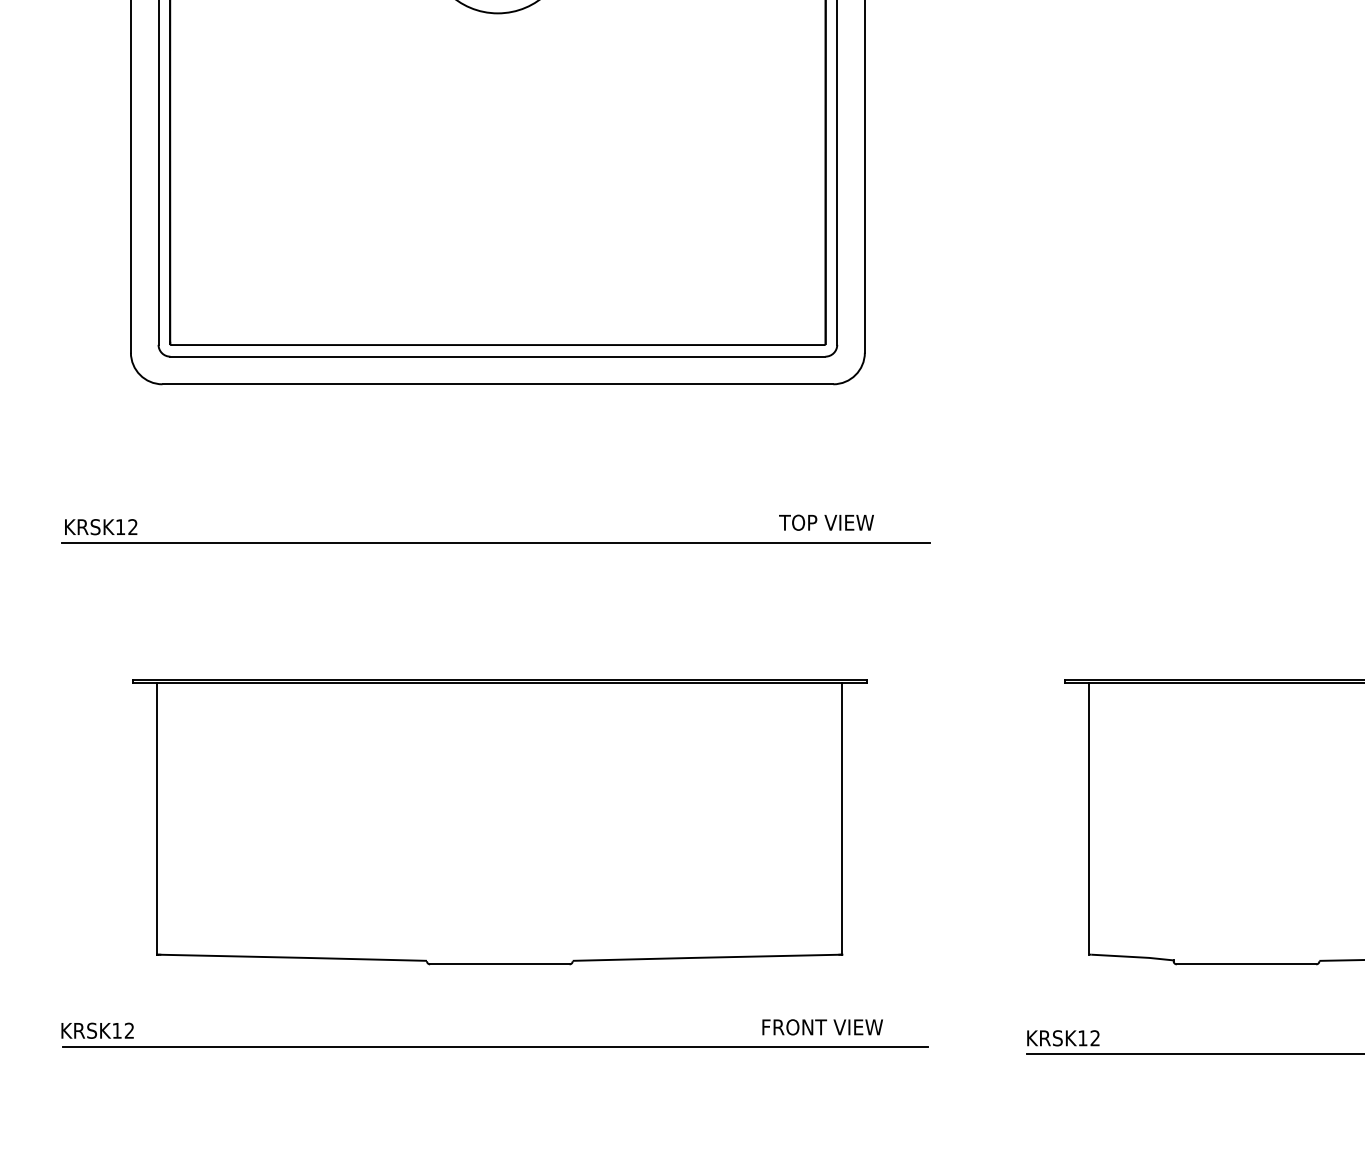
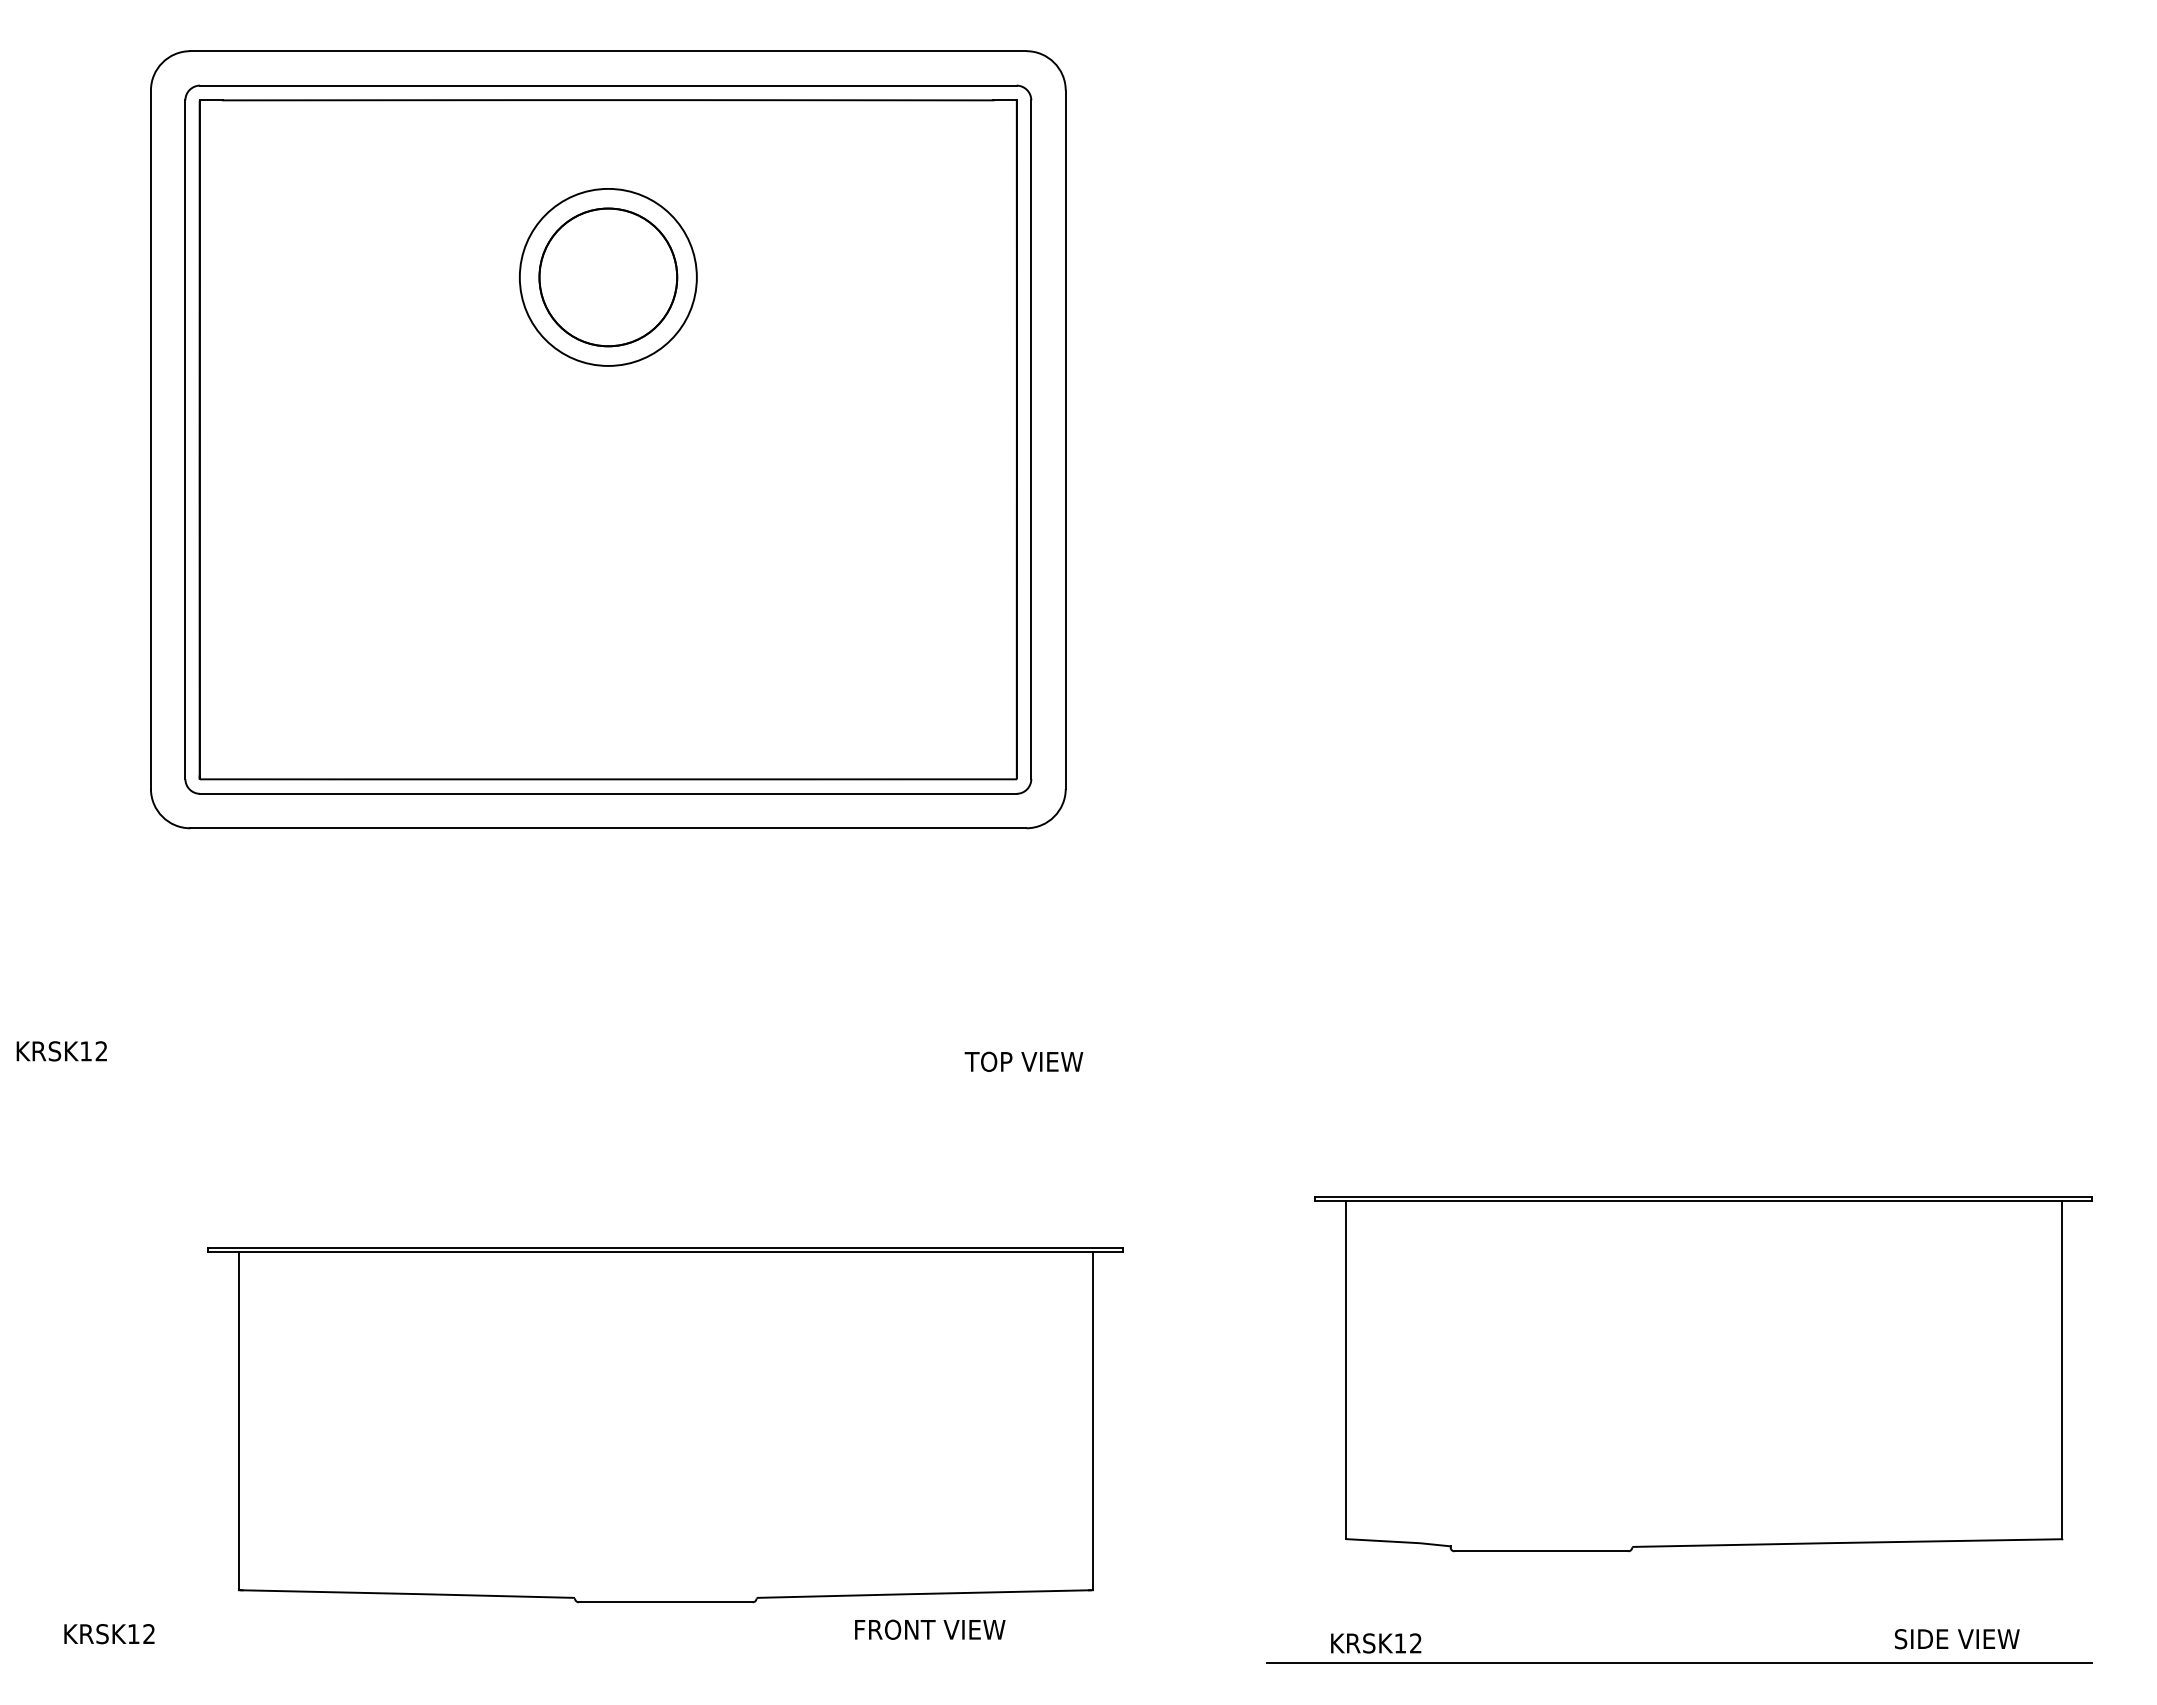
text: (826, 522) -> (1023, 1061), moved
text: (100, 527) -> (61, 1051), moved
line: (495, 543) -> (605, 1026), removed
part: (499, 822) -> (665, 1425), moved
text: (822, 1027) -> (930, 1629), moved
text: (1063, 1038) -> (1376, 1643), moved
line: (494, 1046) -> (604, 1653), removed

